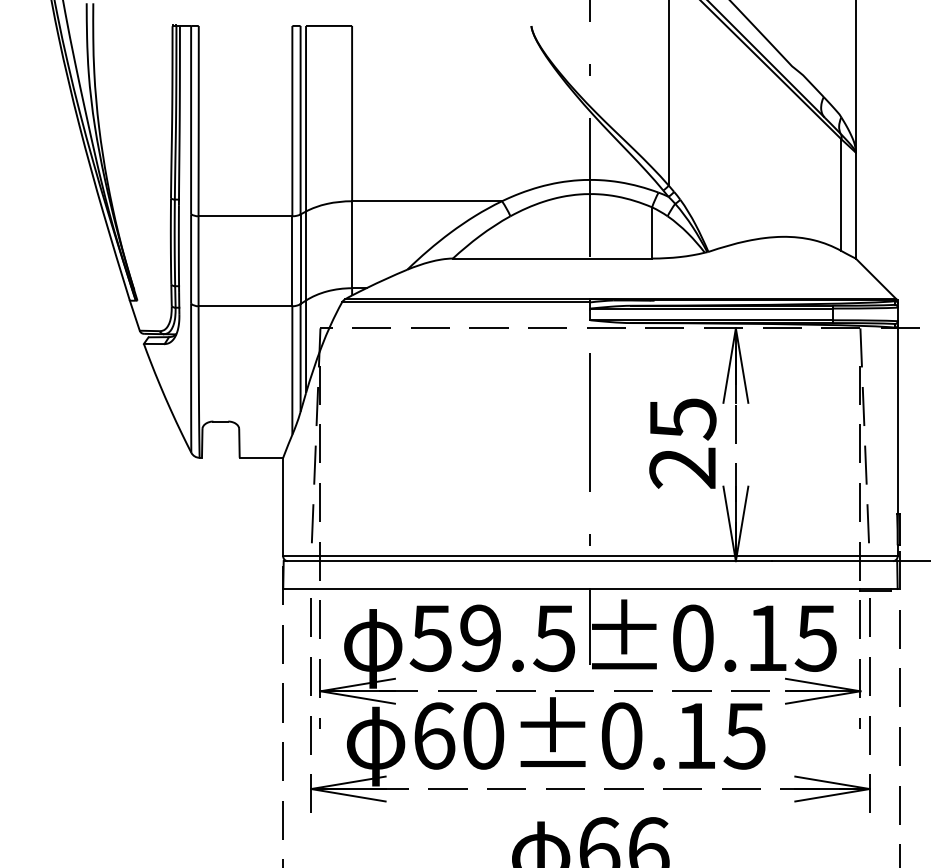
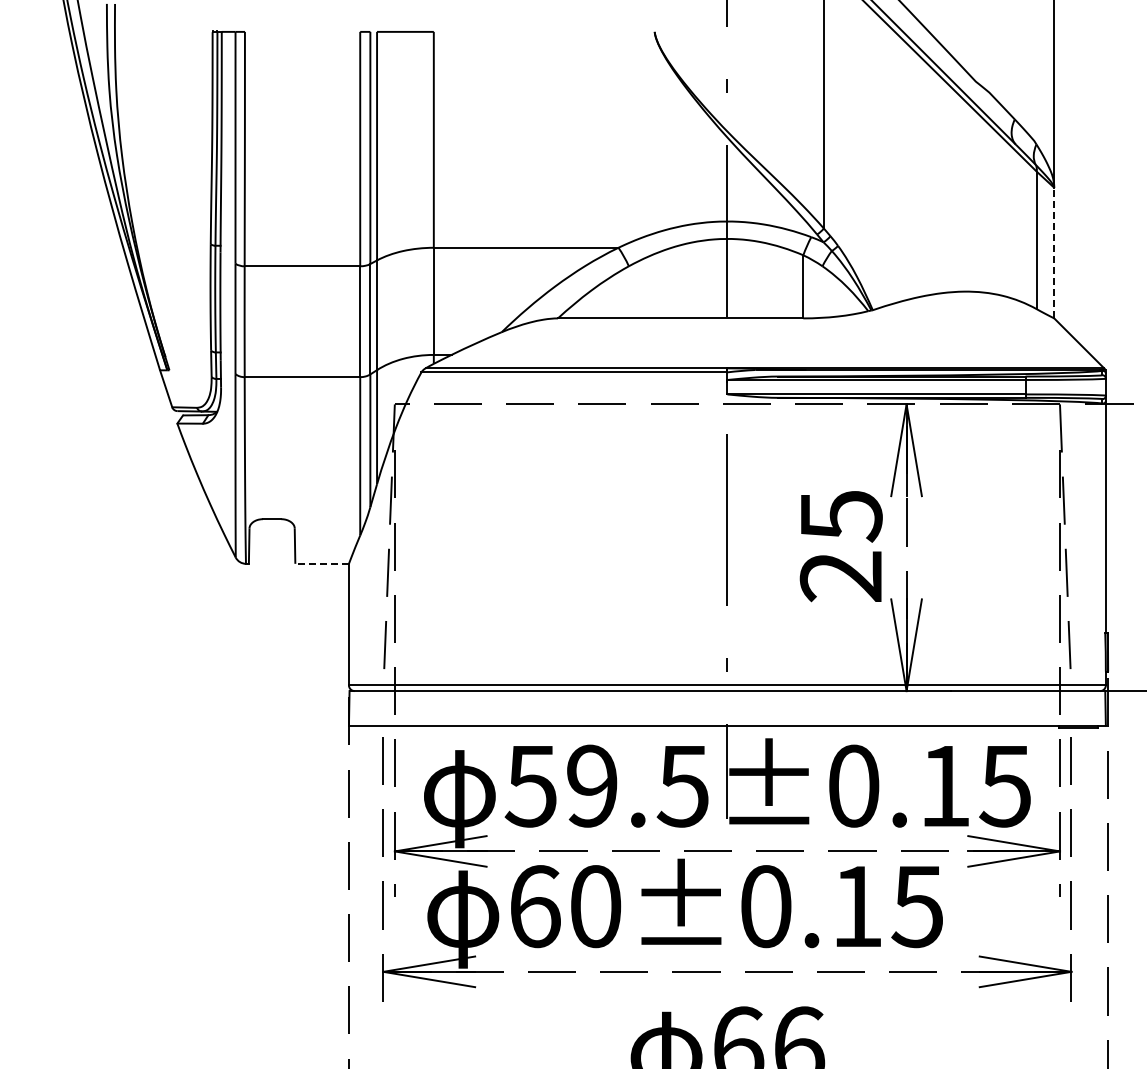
line: (855, 205) -> (1054, 252), solid -> dashed
line: (261, 457) -> (322, 563), solid -> dashed

